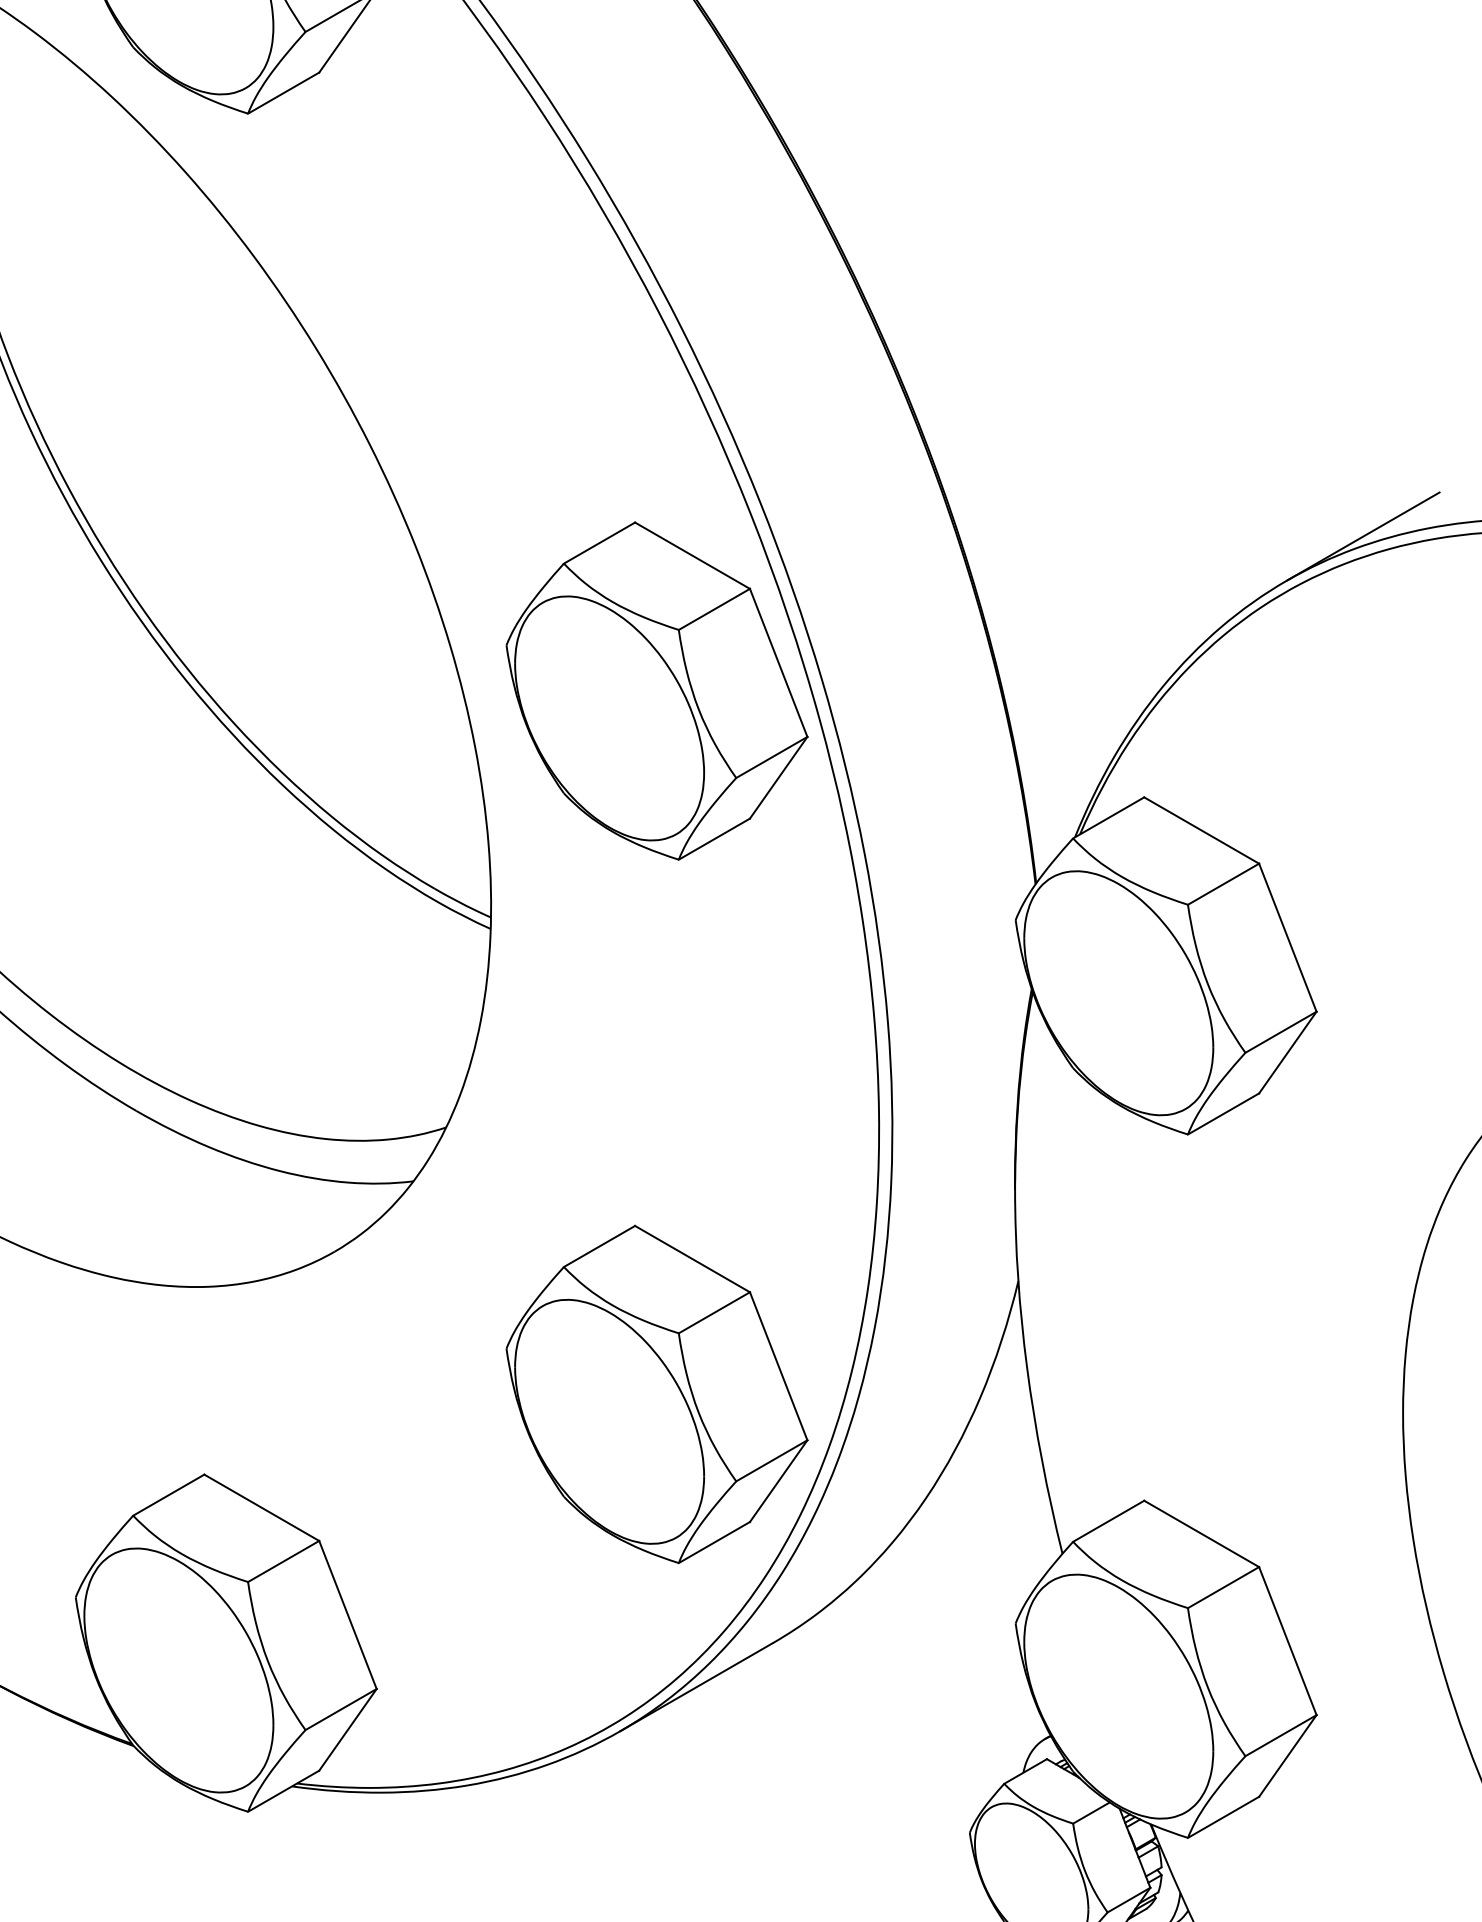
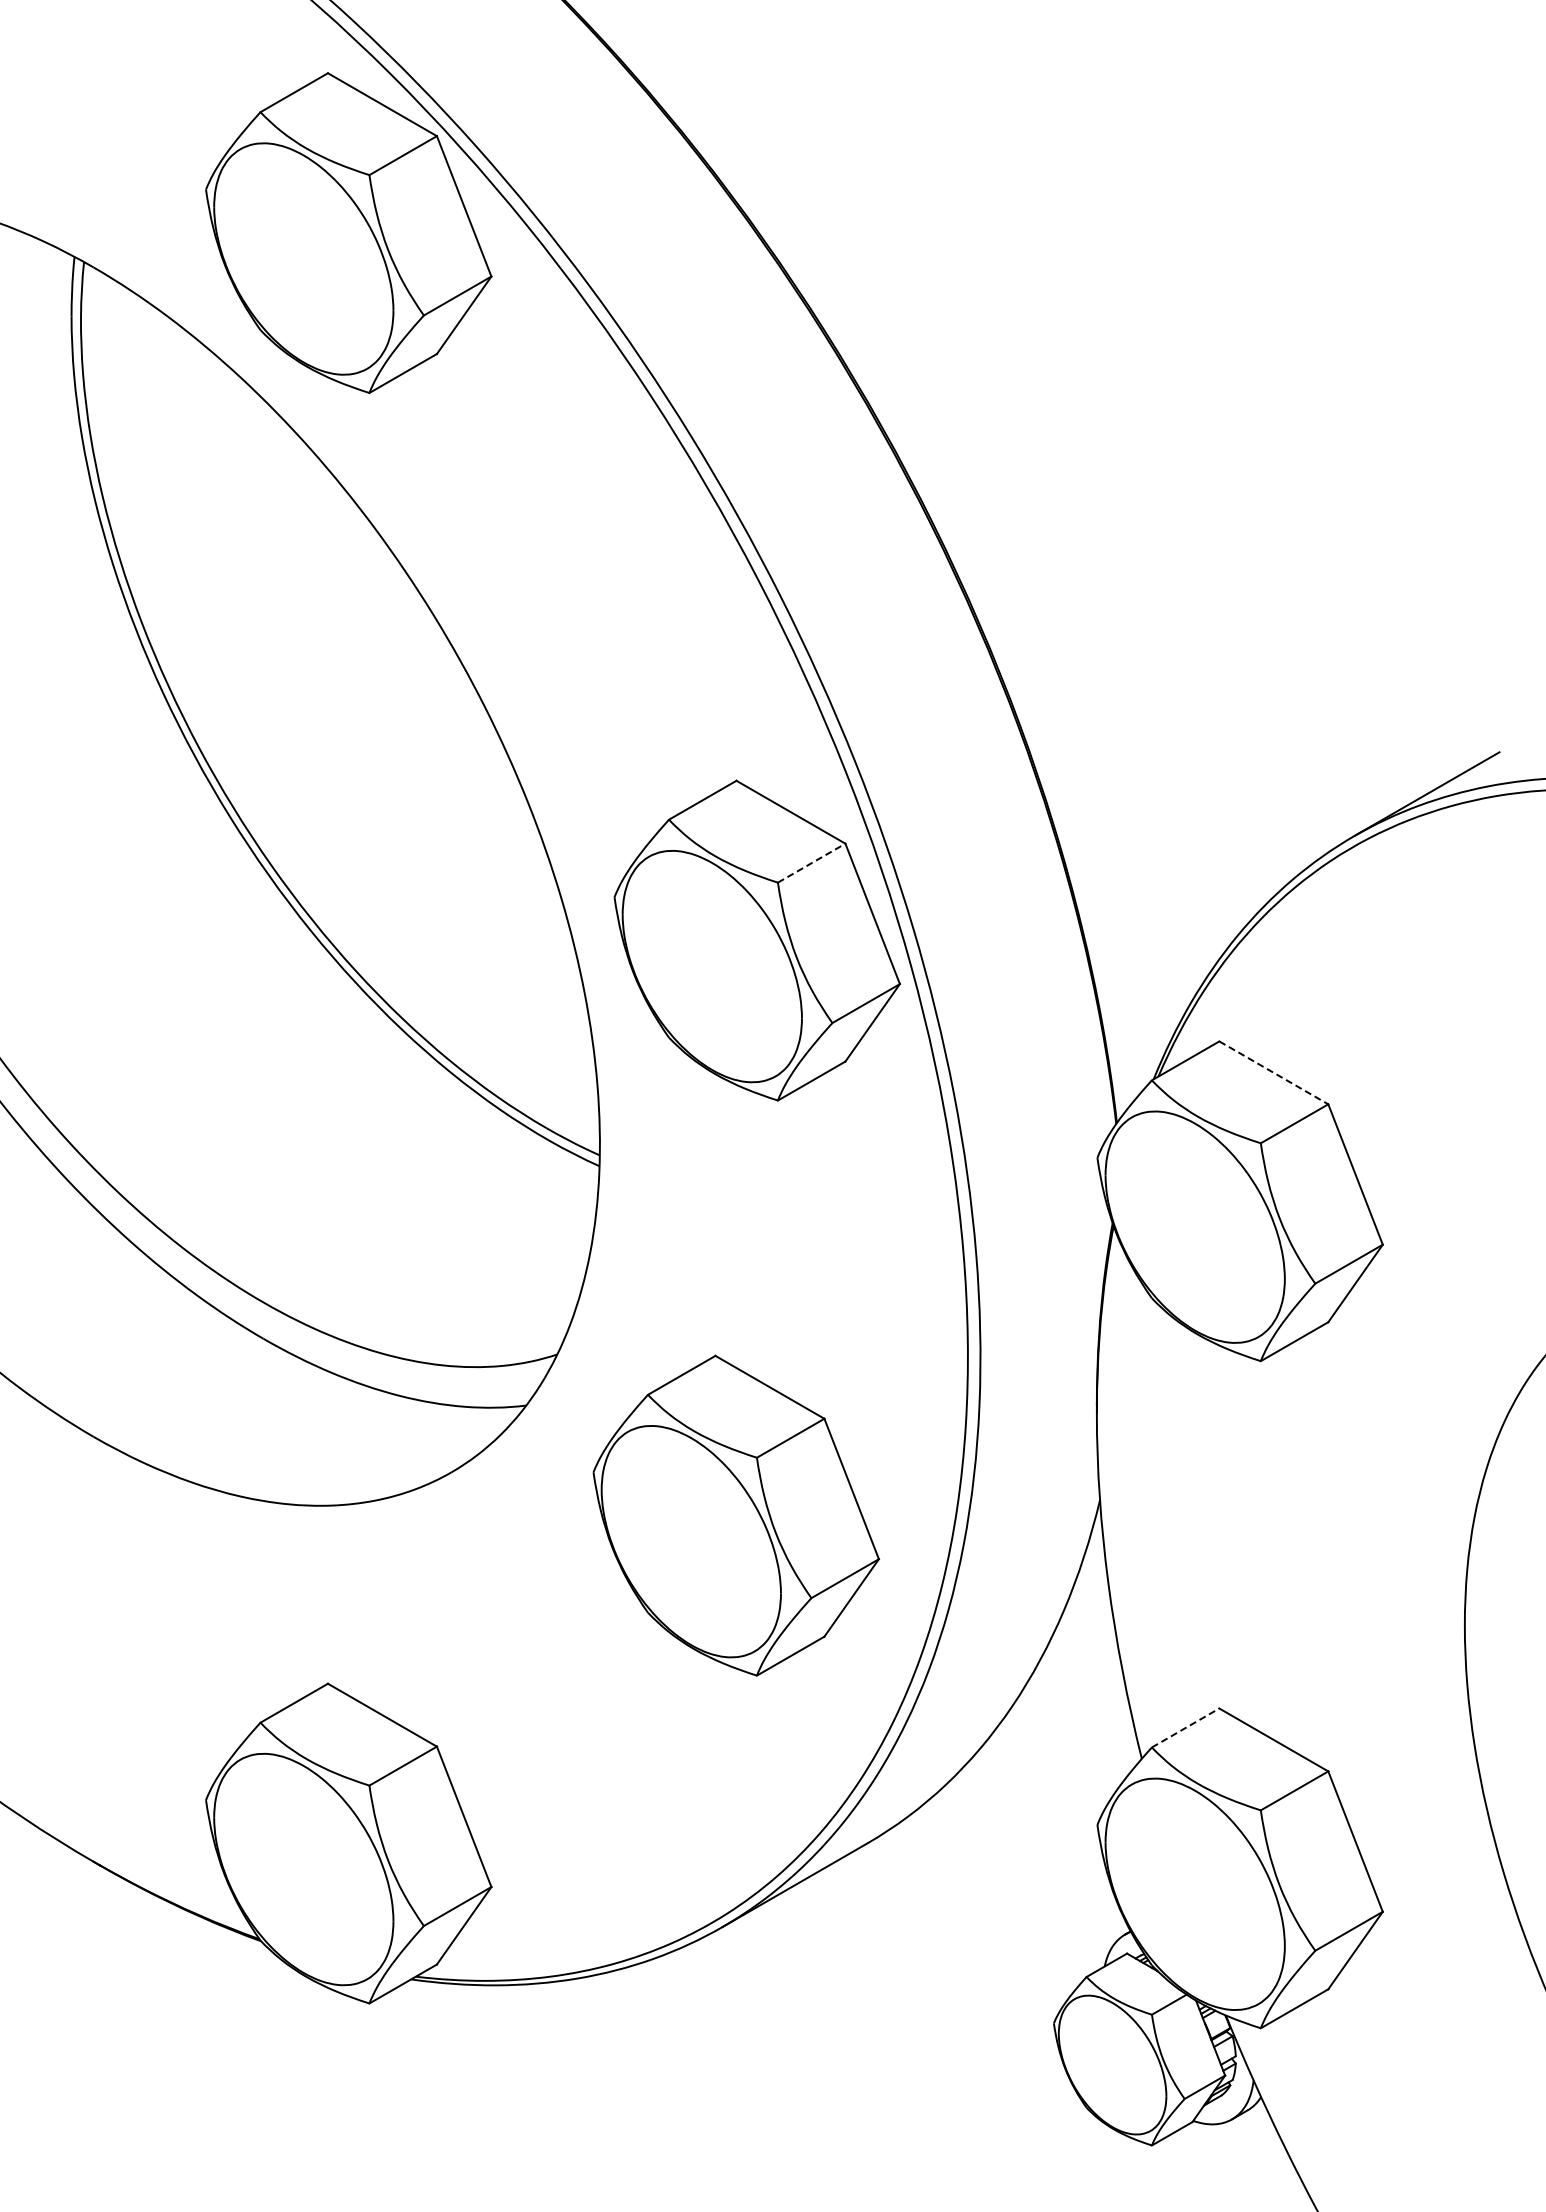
line: (714, 609) -> (811, 863), solid -> dashed
line: (1201, 830) -> (1273, 1072), solid -> dashed
part: (657, 1394) -> (736, 1515), moved
line: (1108, 1520) -> (1185, 1727), solid -> dashed

